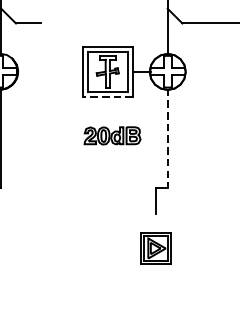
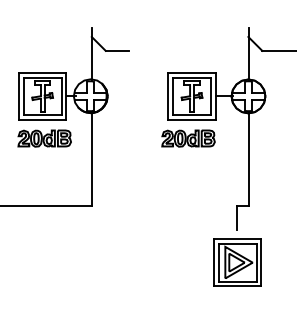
line: (108, 97) -> (192, 120), dashed -> solid
part: (112, 135) -> (188, 138), moved
line: (167, 138) -> (248, 159), dashed -> solid
part: (156, 248) -> (237, 262), size x1.67

